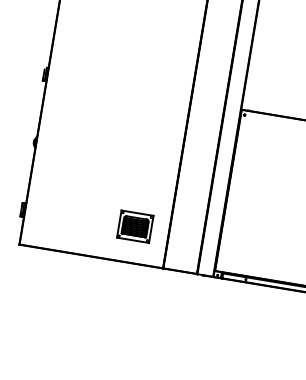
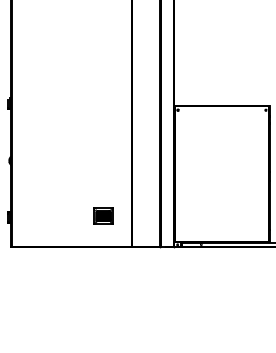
part: (135, 226) -> (103, 216), size x0.7

